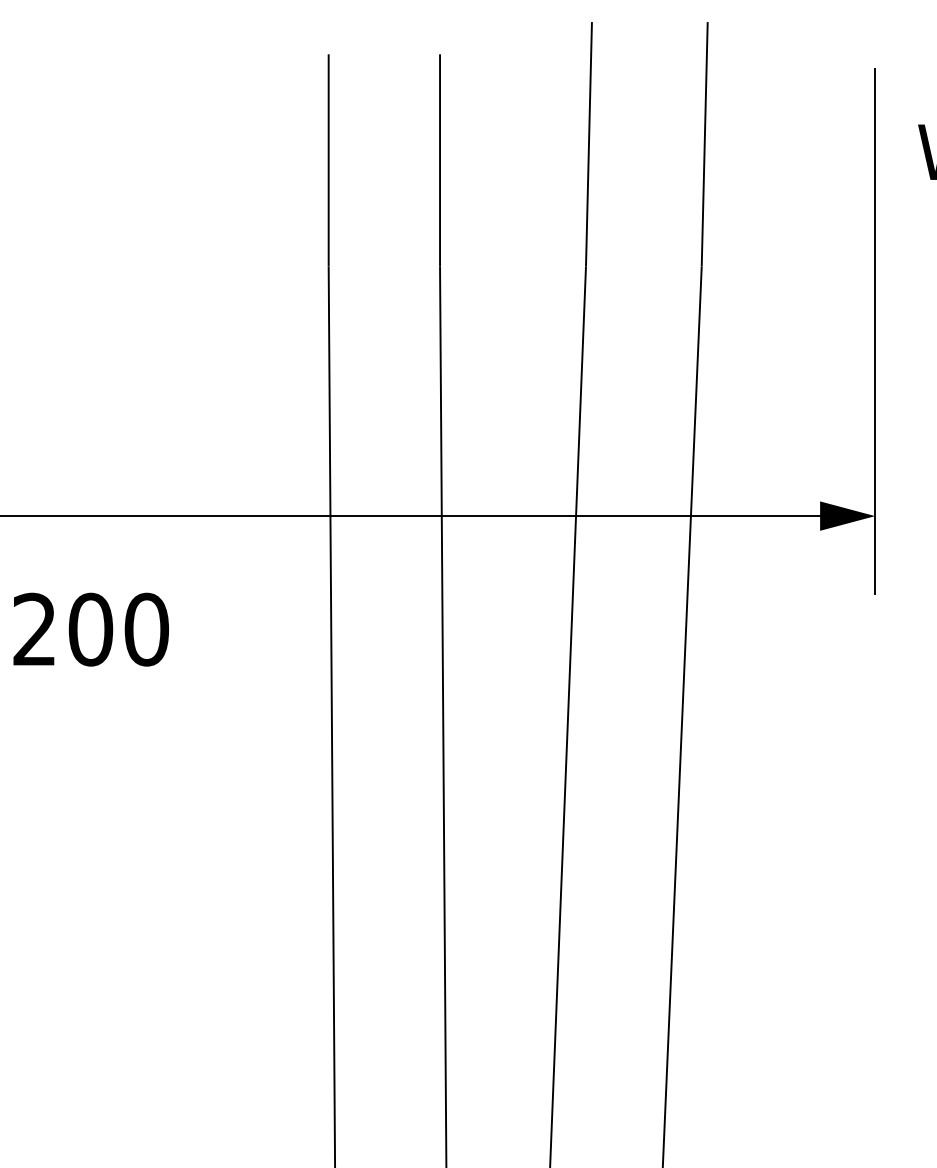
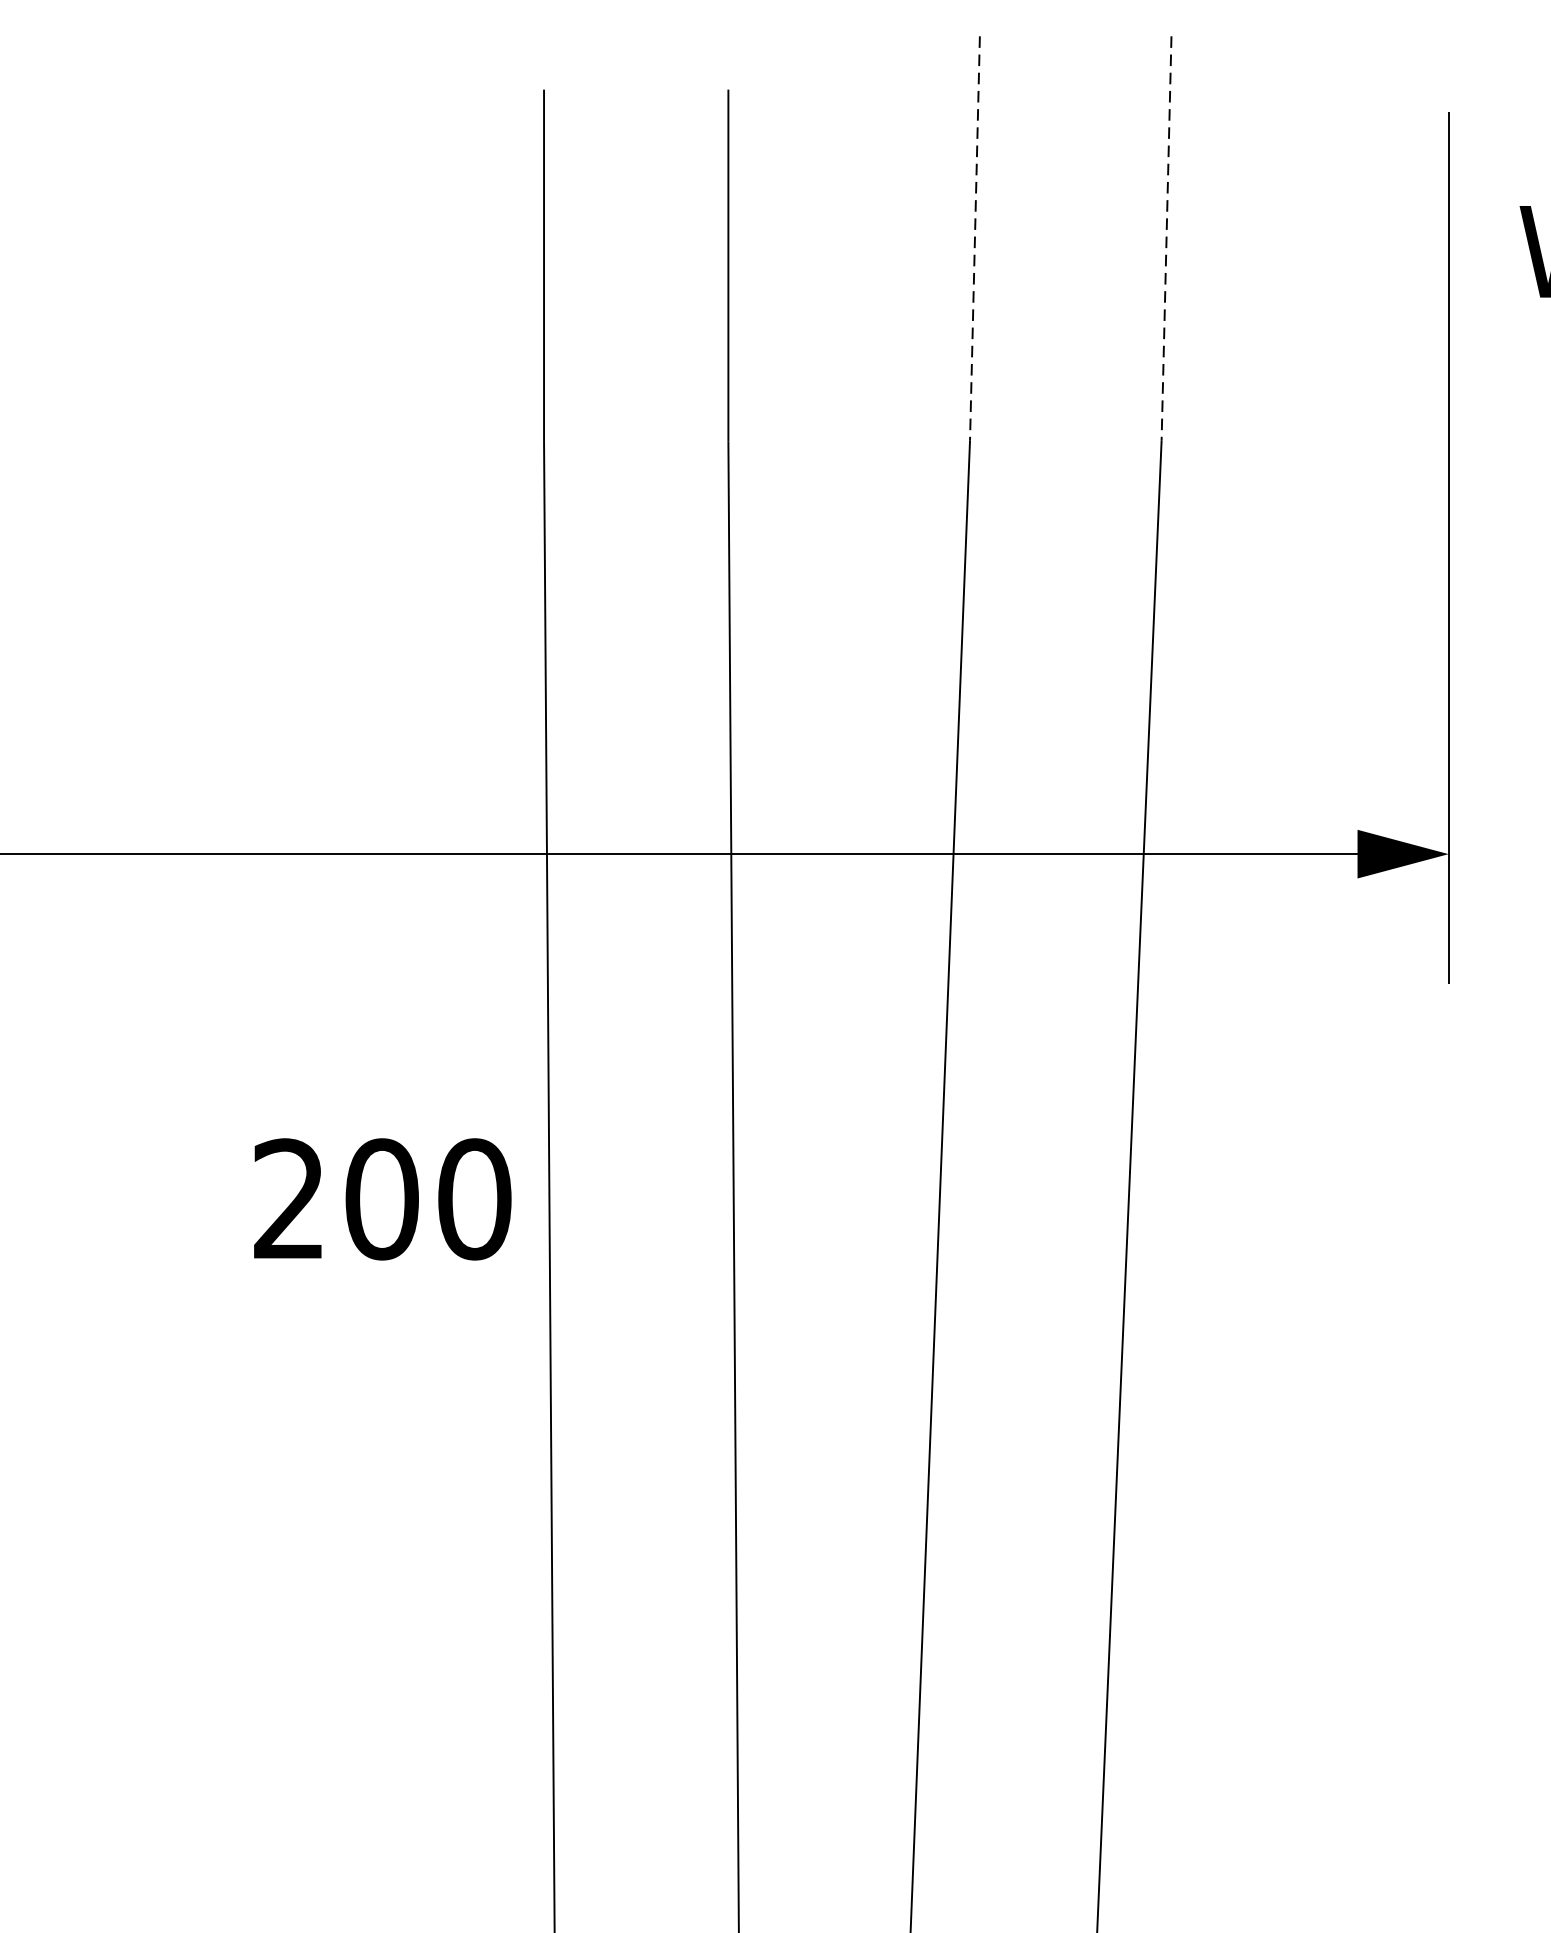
line: (588, 144) -> (974, 238), solid -> dashed
line: (704, 144) -> (1166, 238), solid -> dashed
text: (90, 629) -> (381, 1199), moved

